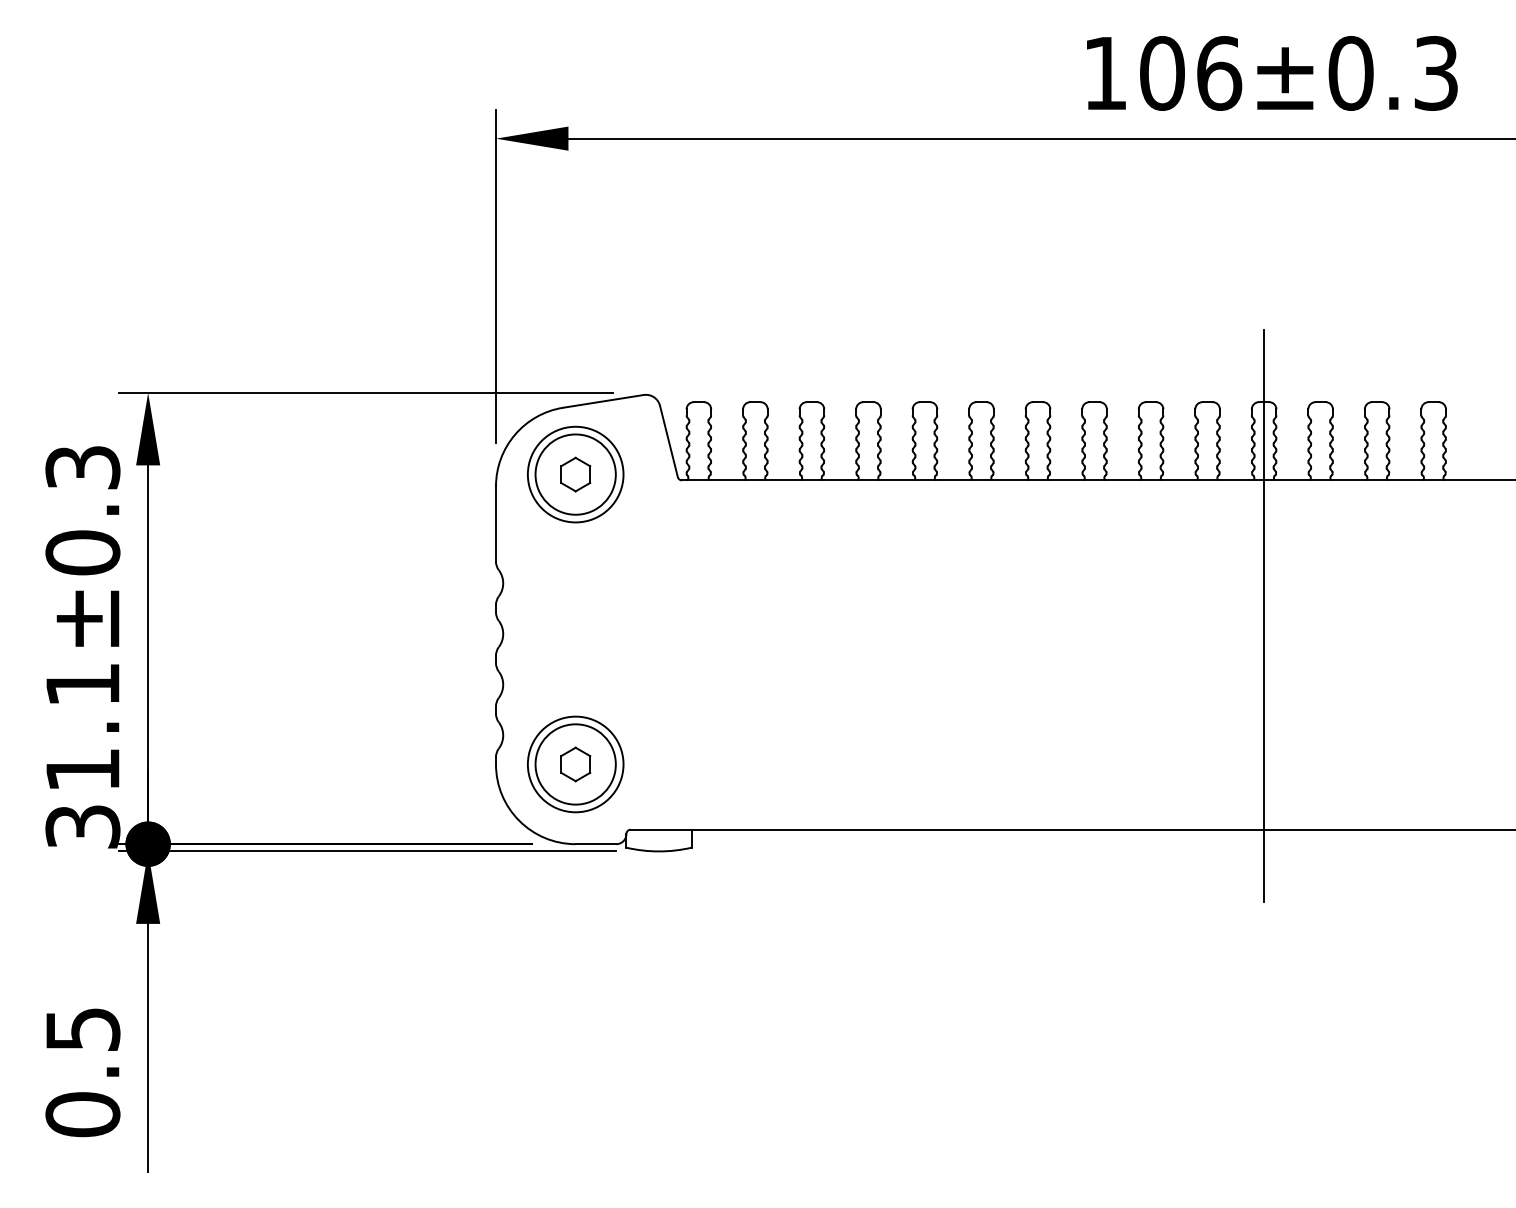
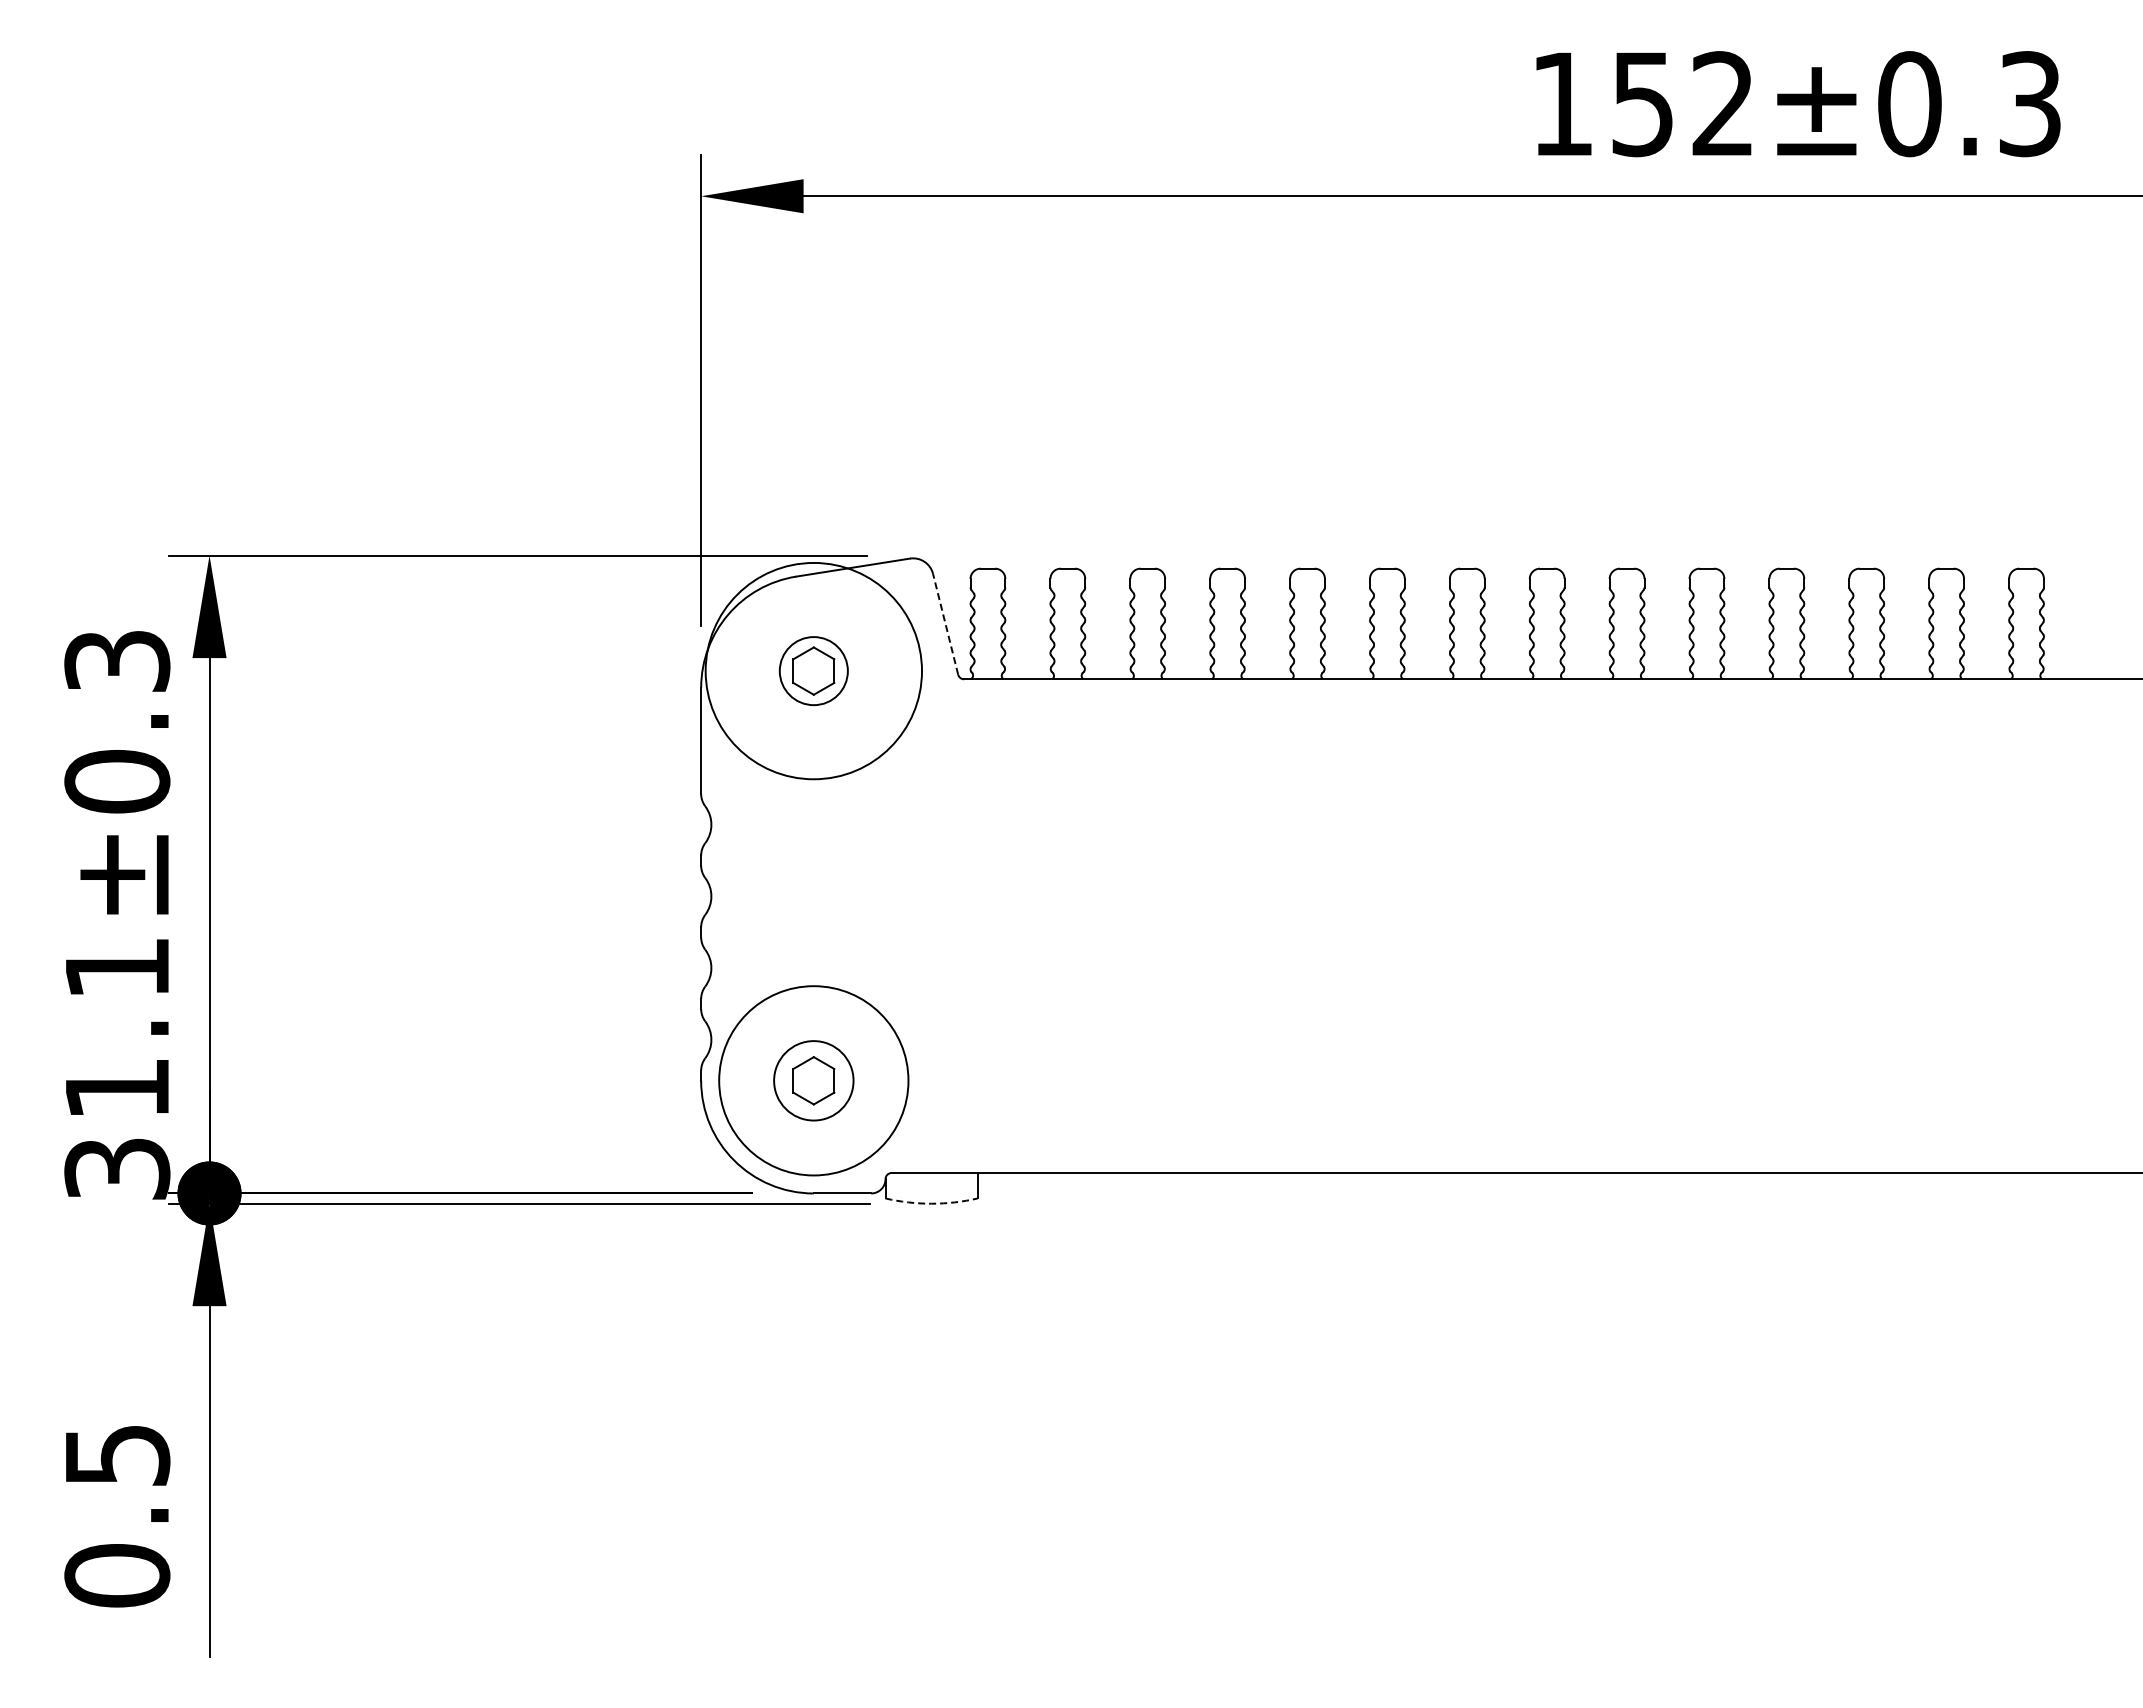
text: (1190, 73) -> (1683, 104), 106±0.3 -> 152±0.3
line: (668, 441) -> (945, 624), solid -> dashed
circle: (575, 474) -> (813, 670), size x0.6
circle: (575, 474) -> (813, 670), size x1.6
line: (1263, 615) -> (1786, 870), removed
circle: (575, 764) -> (813, 1080), size x0.7
circle: (575, 764) -> (813, 1080), size x1.4
arc: (658, 851) -> (931, 1203), solid -> dashed

